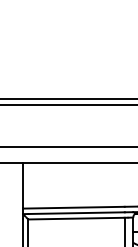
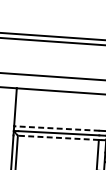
line: (73, 207) -> (56, 128), solid -> dashed
line: (76, 218) -> (58, 137), solid -> dashed

